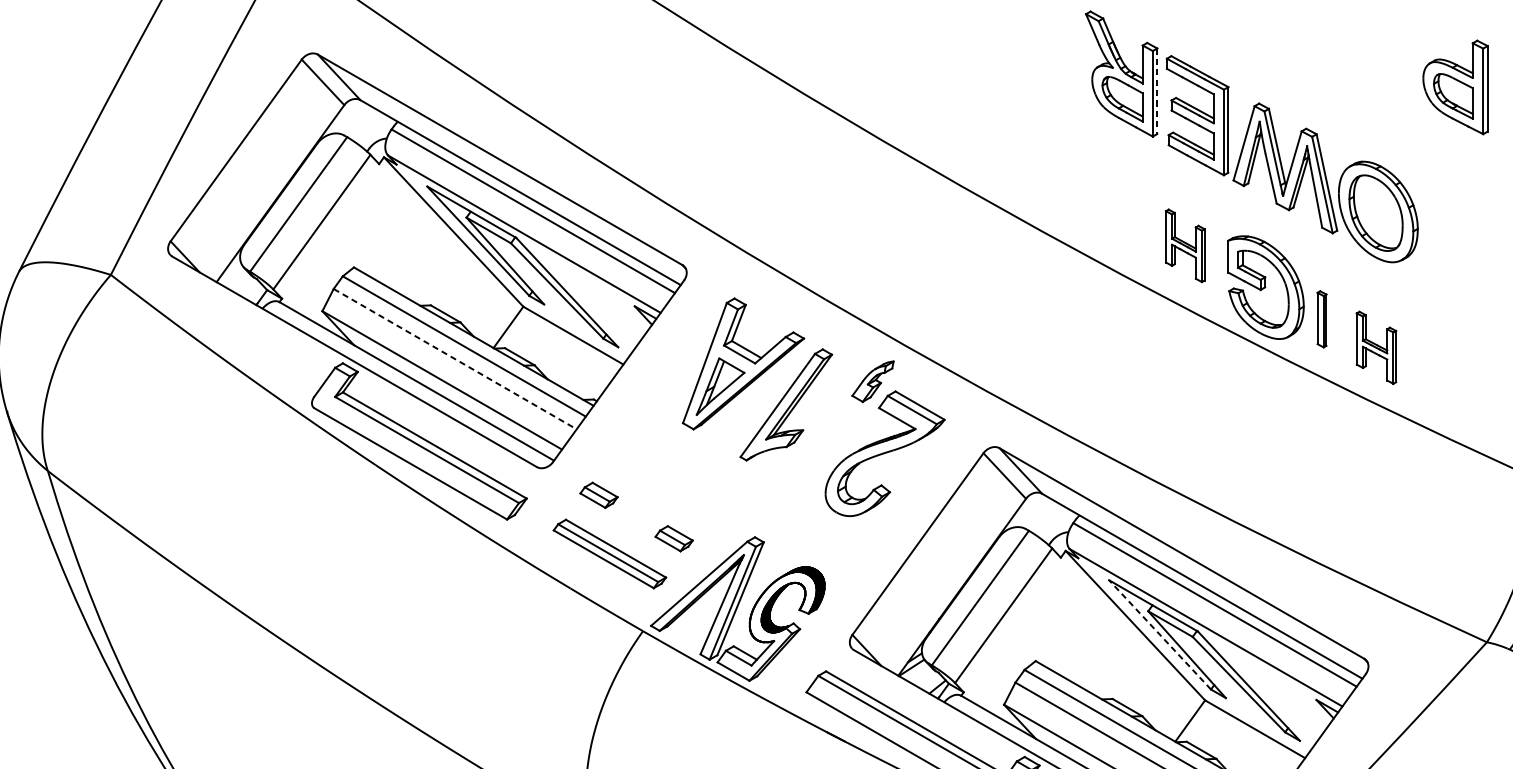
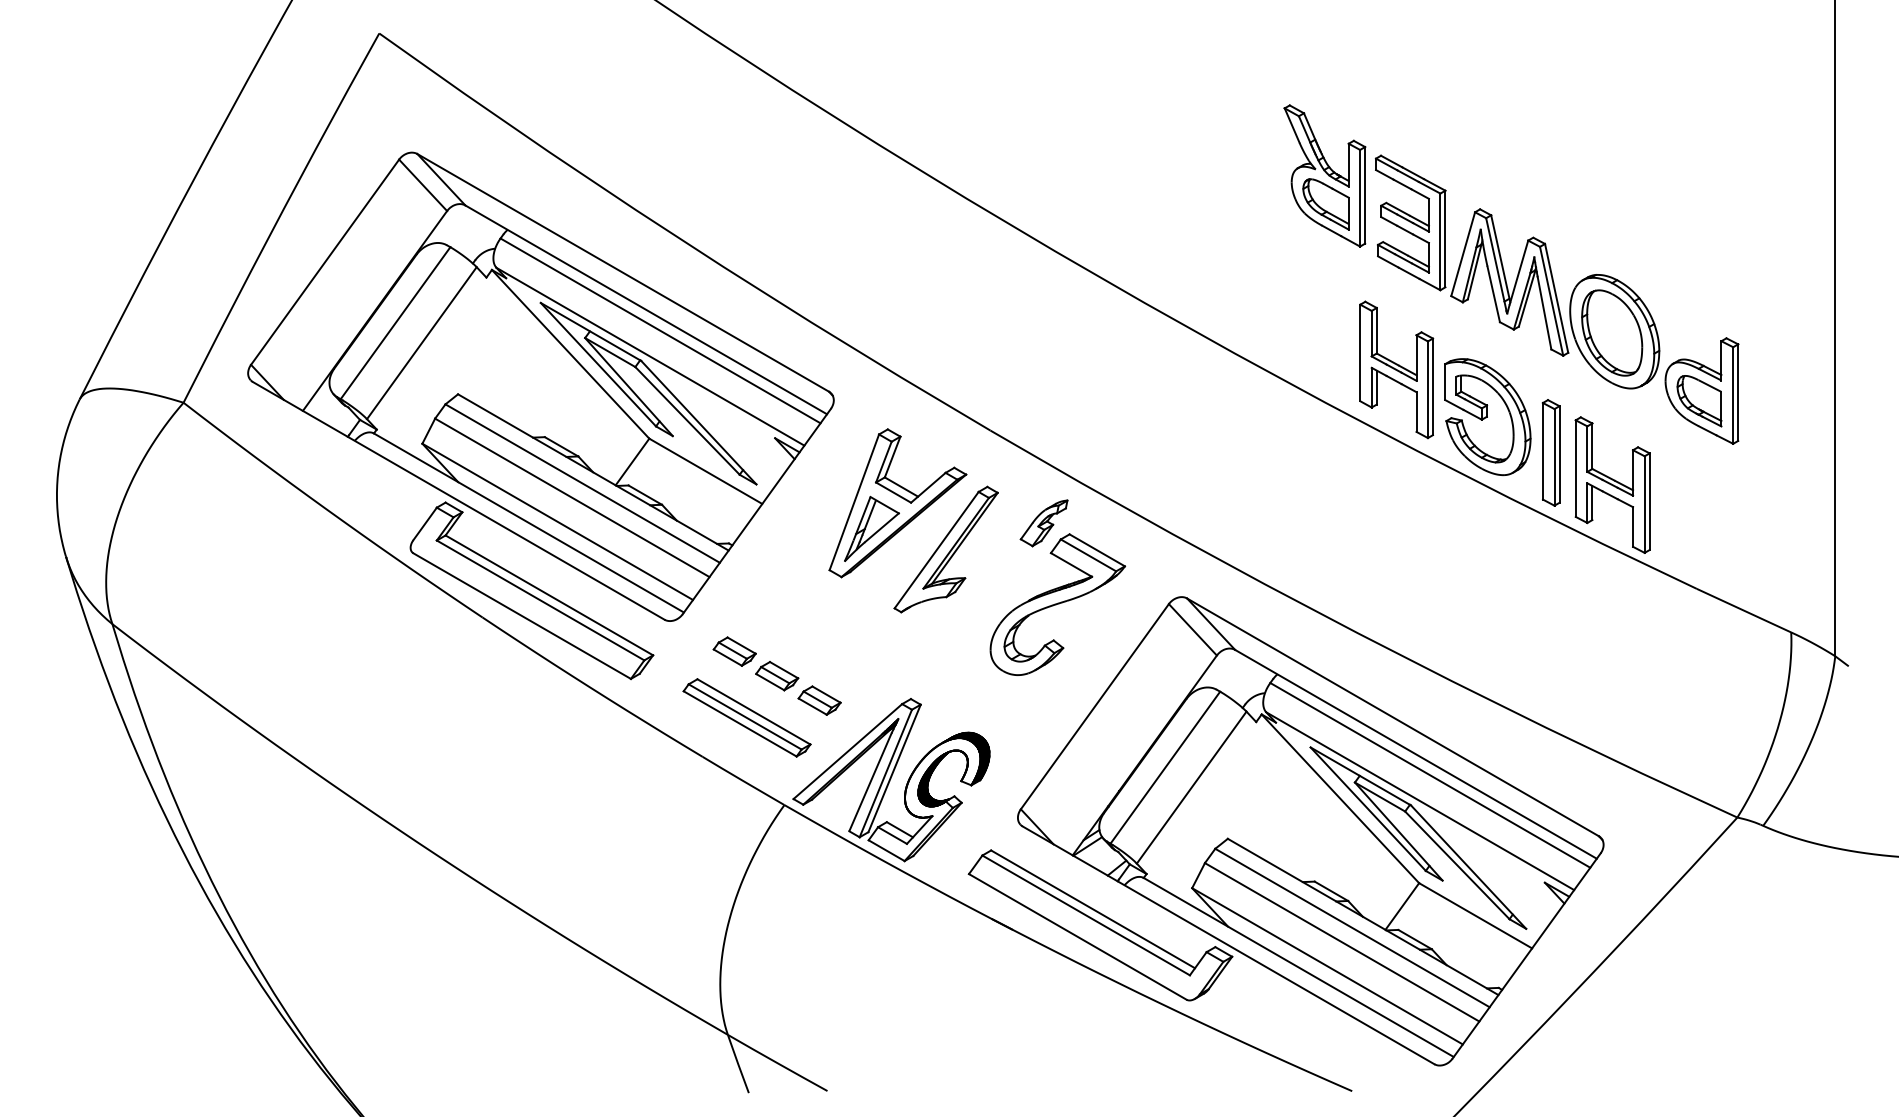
part: (1455, 86) -> (1701, 390), moved
line: (1157, 91) -> (1365, 195), dashed -> solid
part: (1185, 245) -> (1396, 369), size x1.67
part: (1321, 318) -> (1550, 452), size x1.67
part: (1376, 347) -> (1612, 484), size x1.67
line: (455, 359) -> (572, 498), dashed -> solid
part: (636, 517) -> (777, 676), added
line: (1159, 634) -> (1367, 808), dashed -> solid

